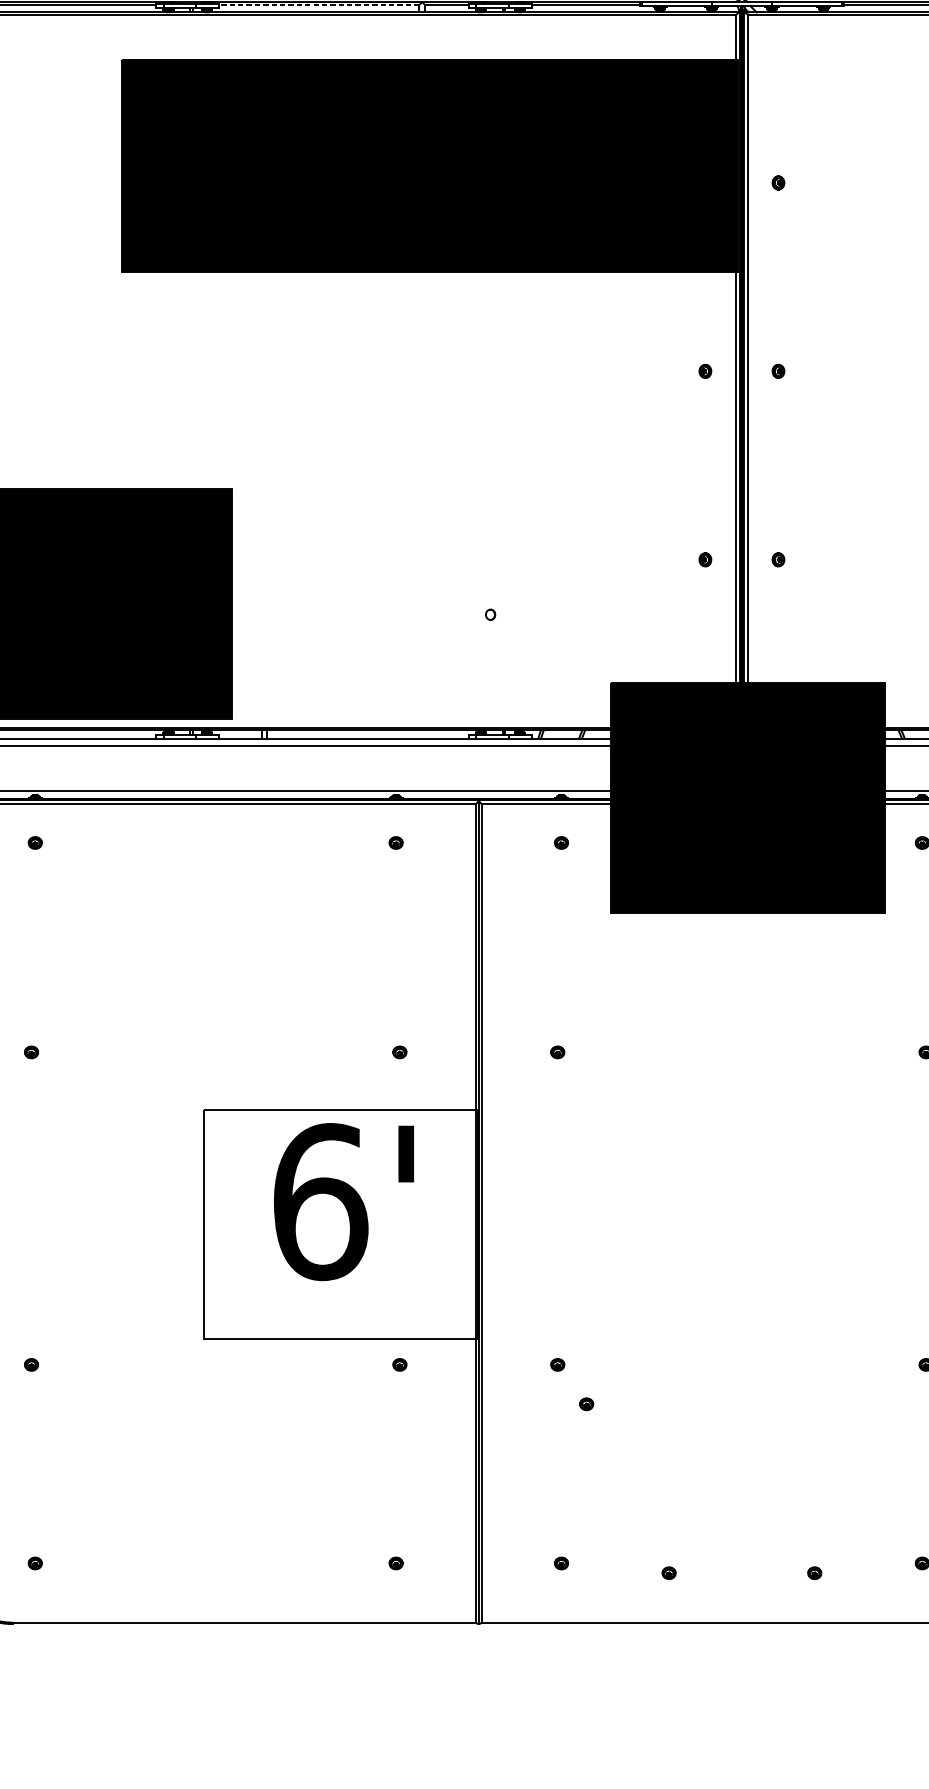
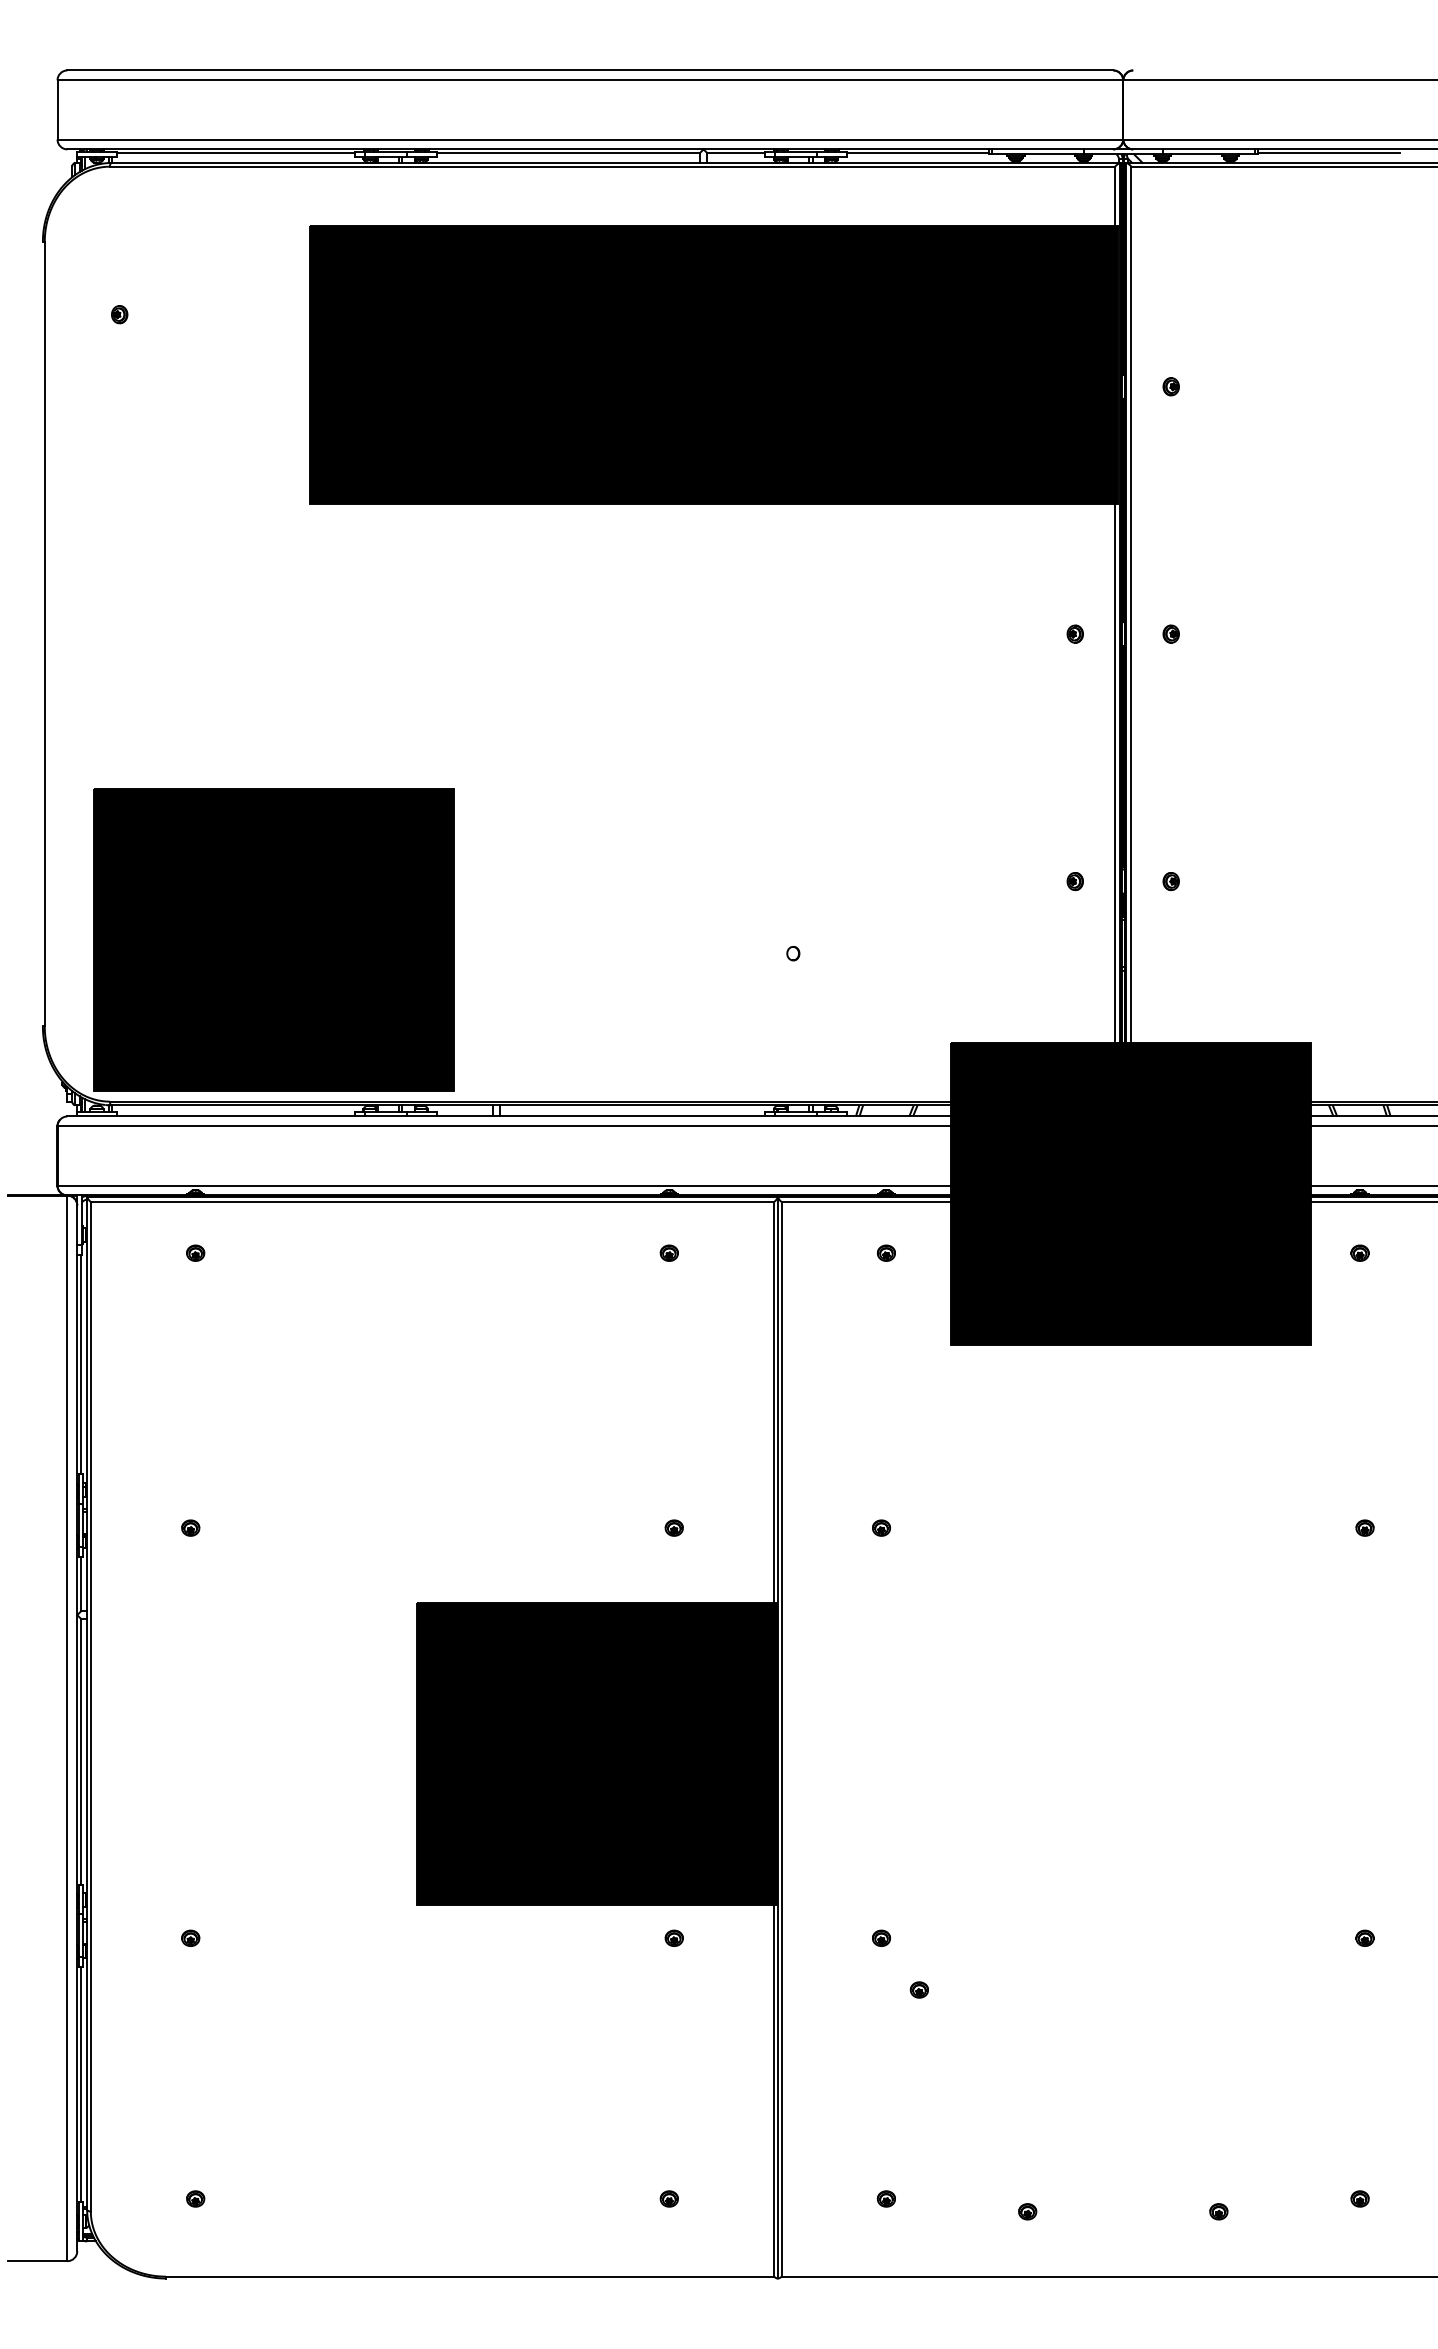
line: (319, 5) -> (568, 153), dashed -> solid
fill: (340, 1224) -> (596, 1753), added

